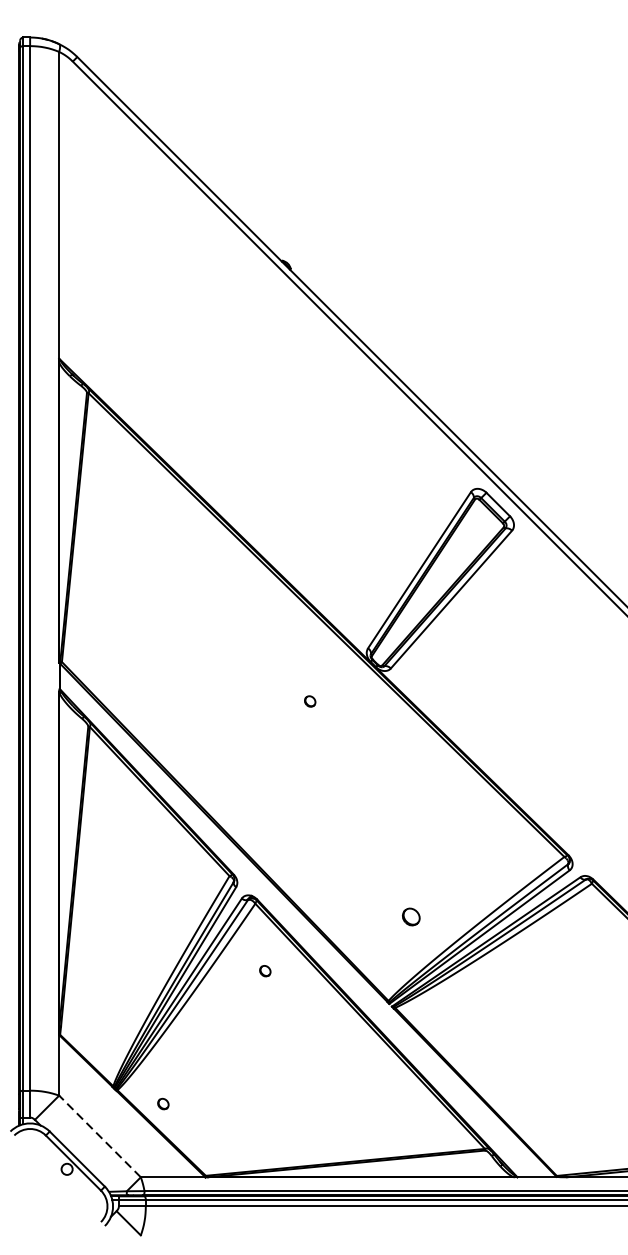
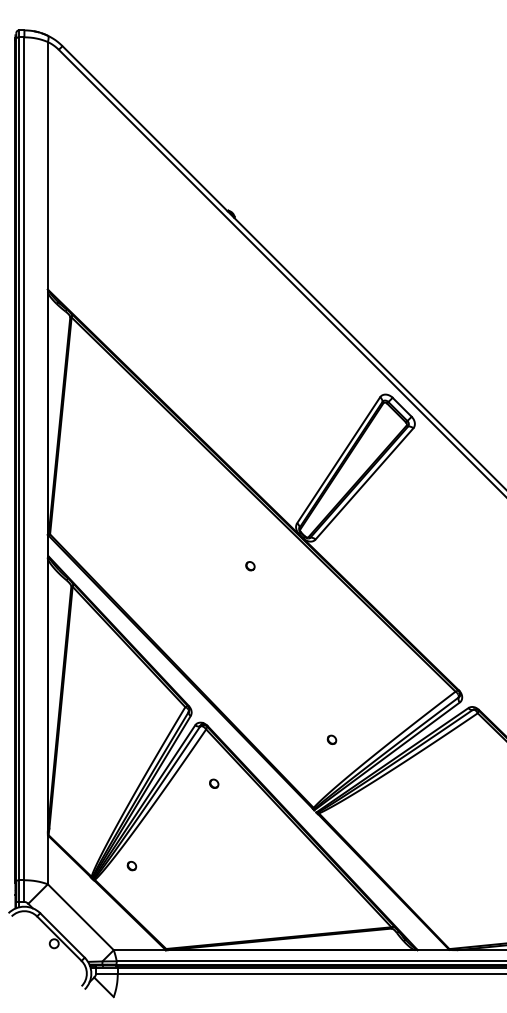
part: (410, 916) -> (331, 739), size x0.62
part: (162, 1104) -> (131, 866), moved
line: (99, 1136) -> (80, 917), dashed -> solid

